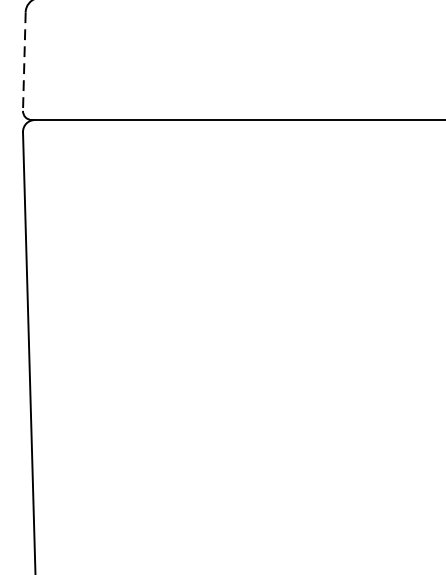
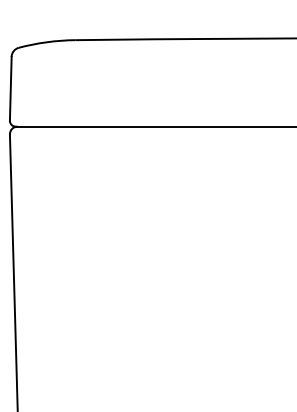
line: (23, 61) -> (10, 88), dashed -> solid

